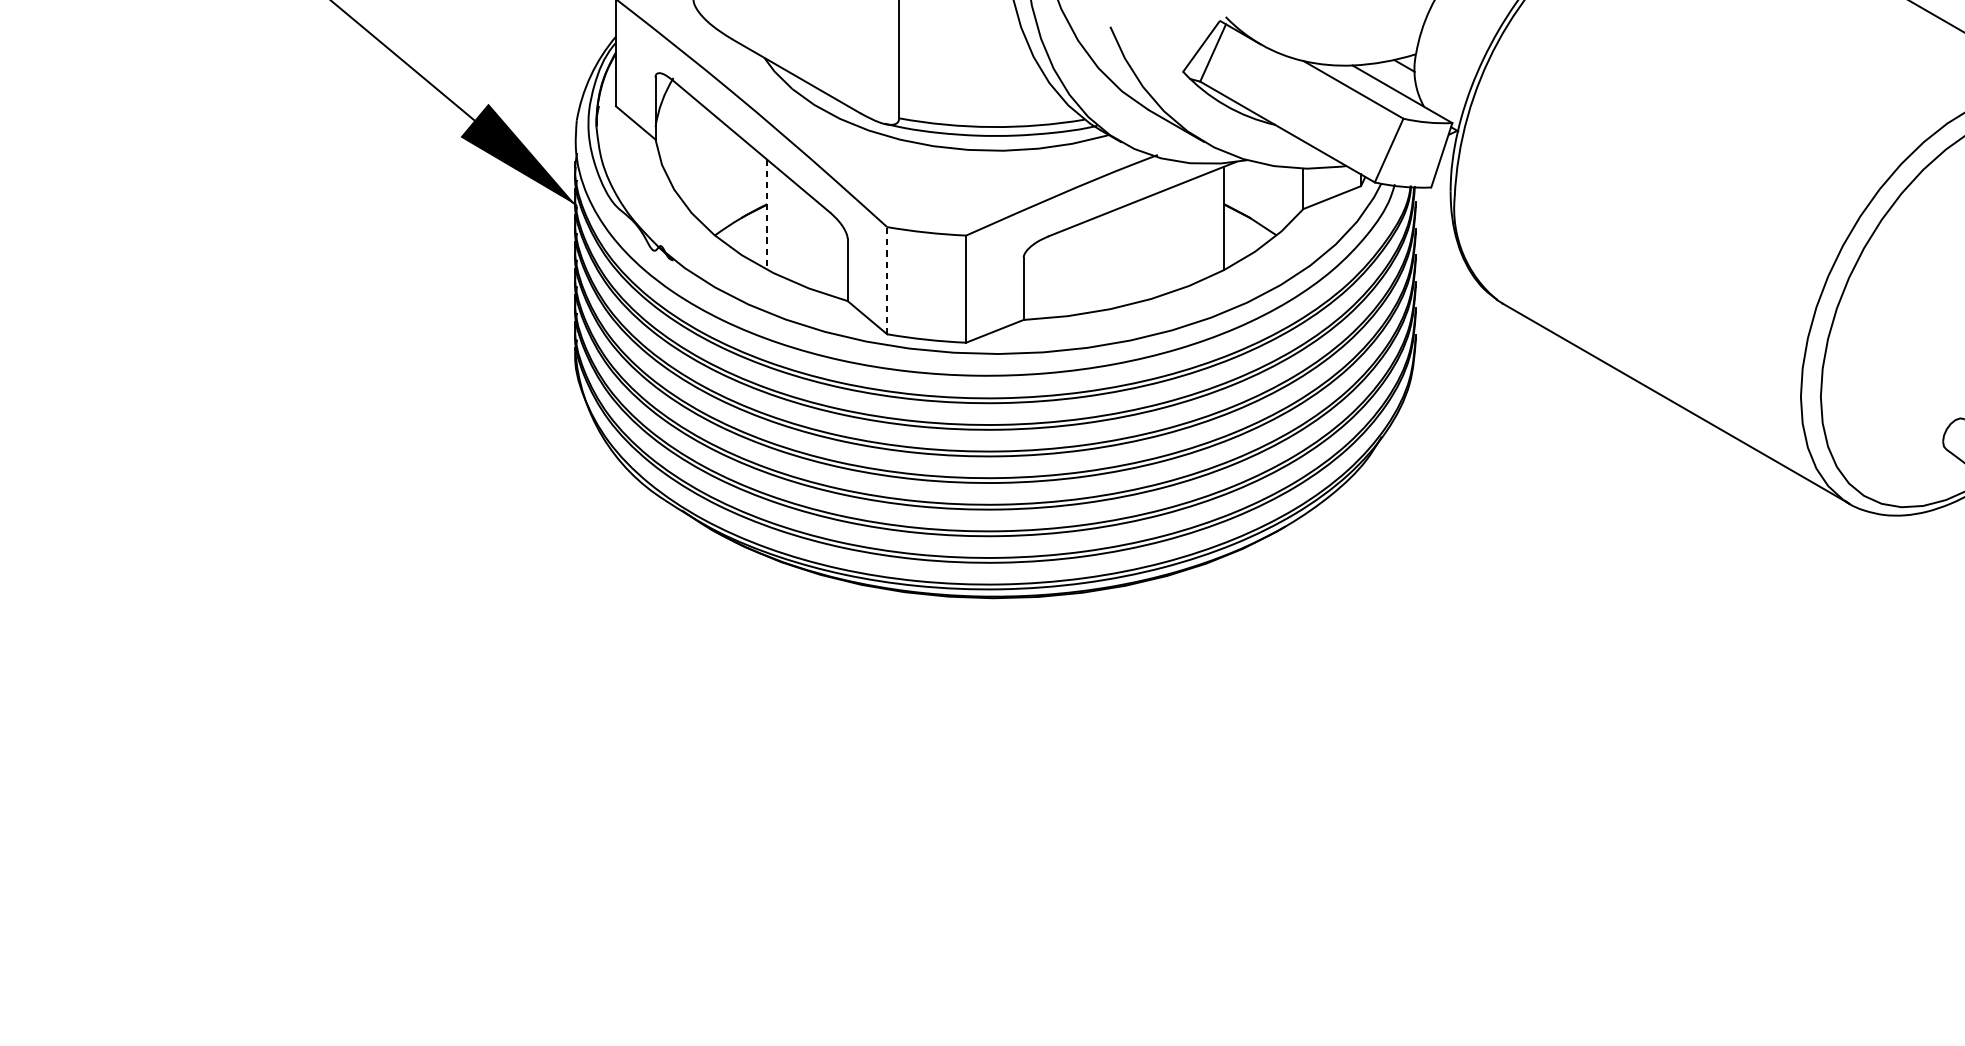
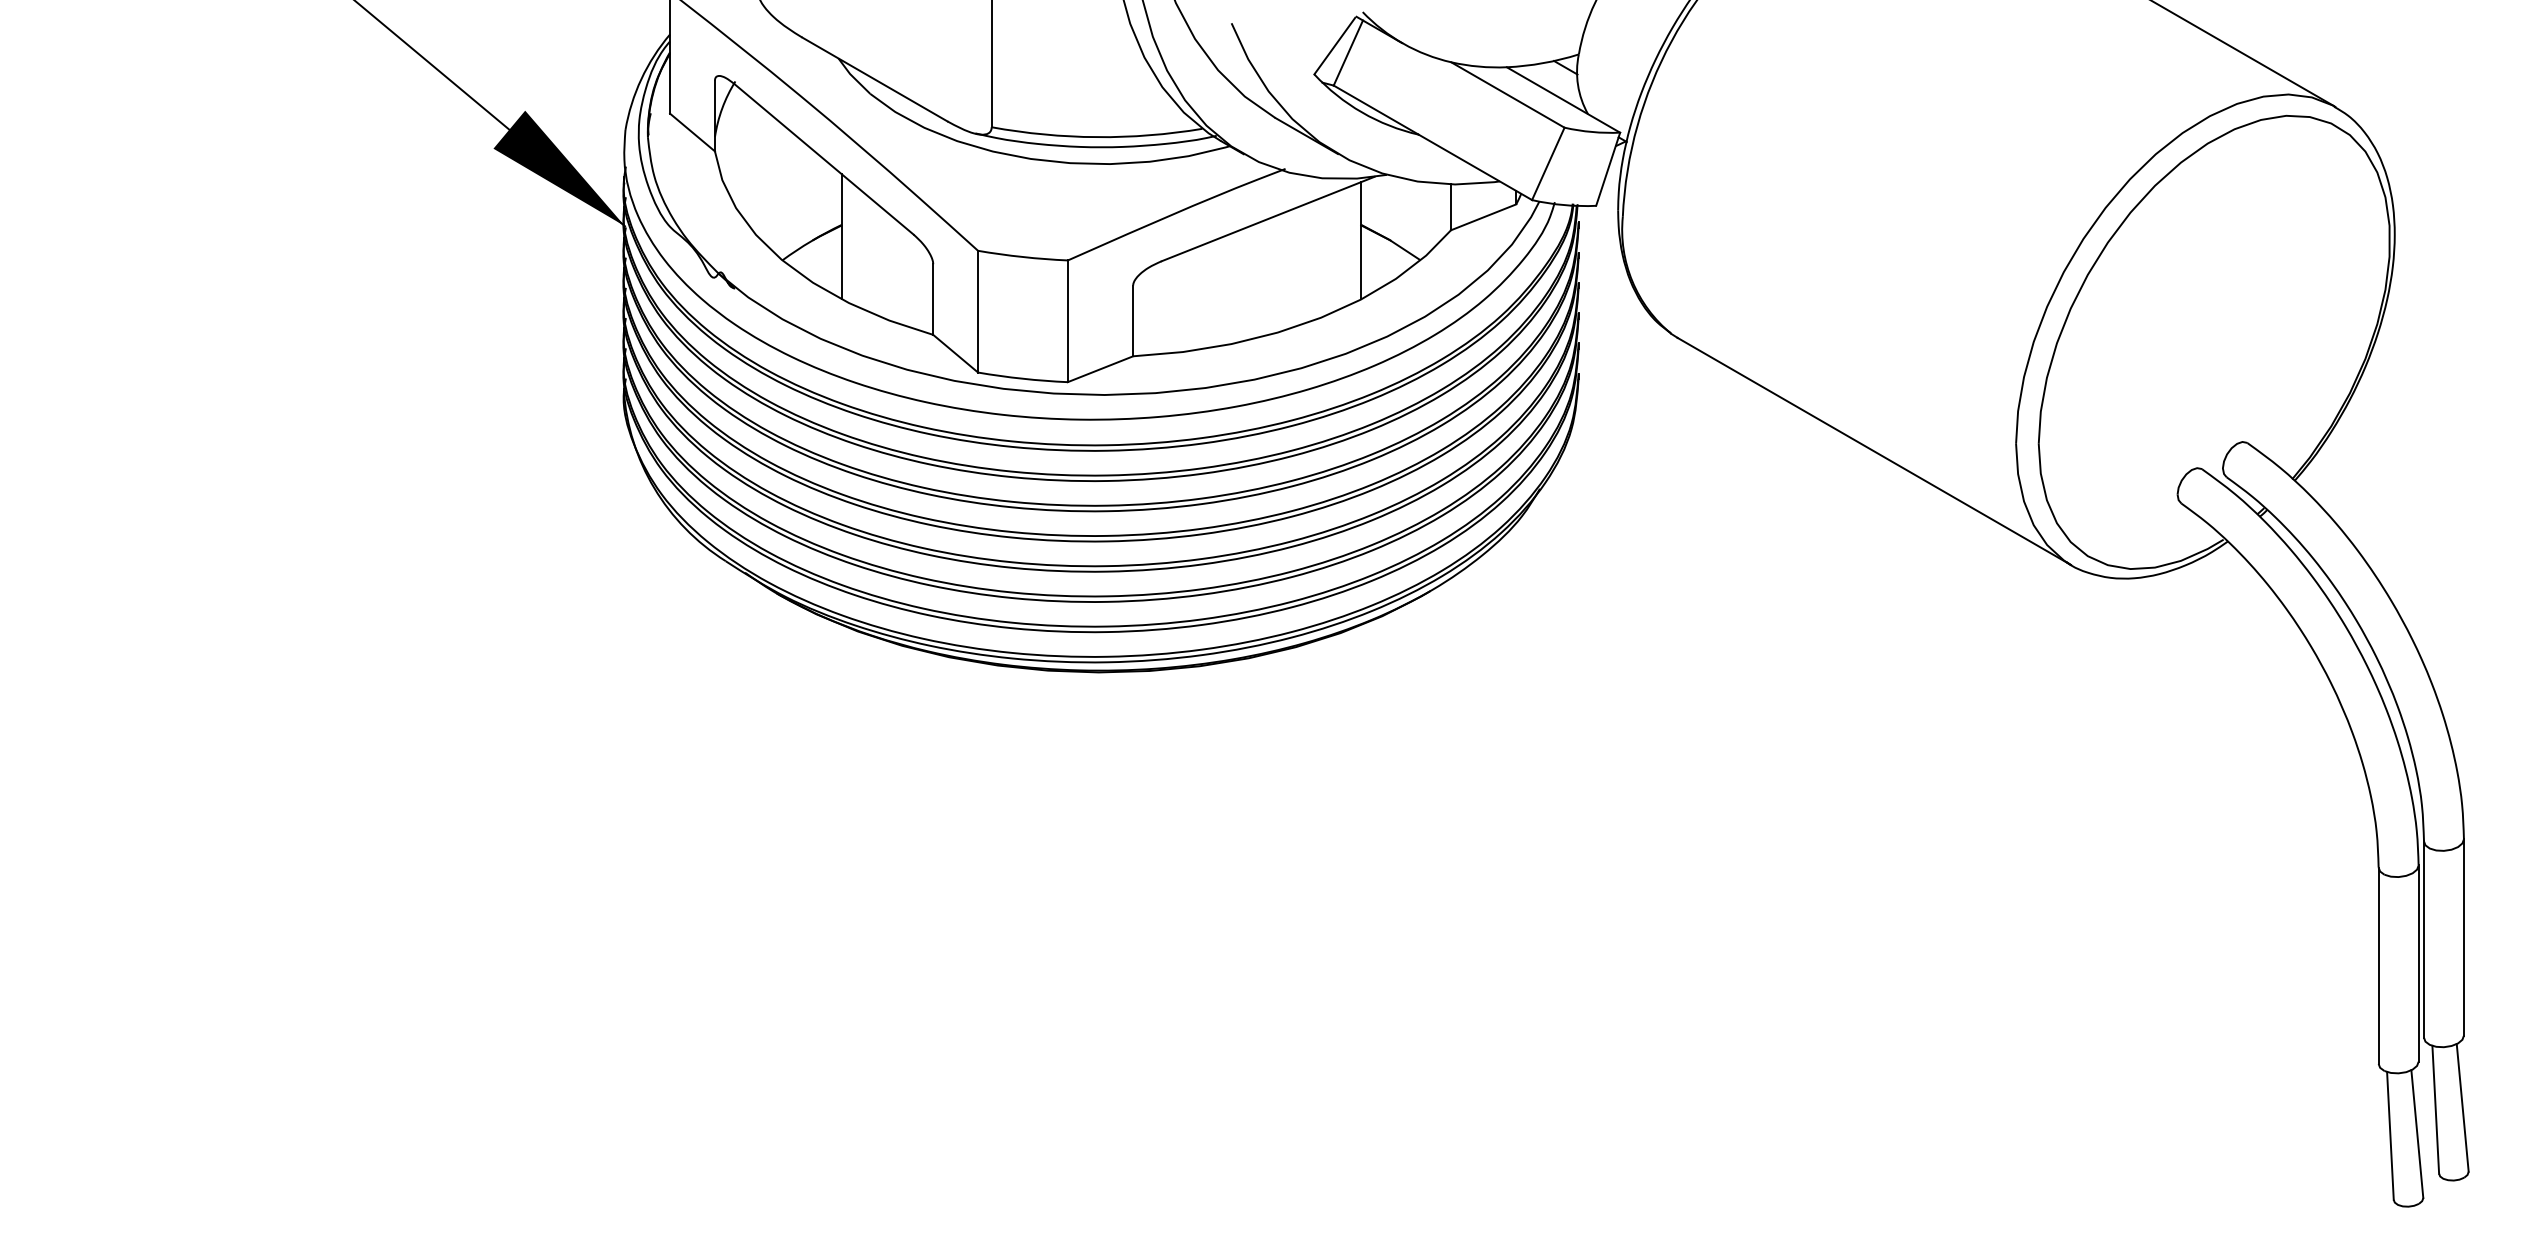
line: (766, 214) -> (841, 236), dashed -> solid
line: (887, 280) -> (978, 311), dashed -> solid

